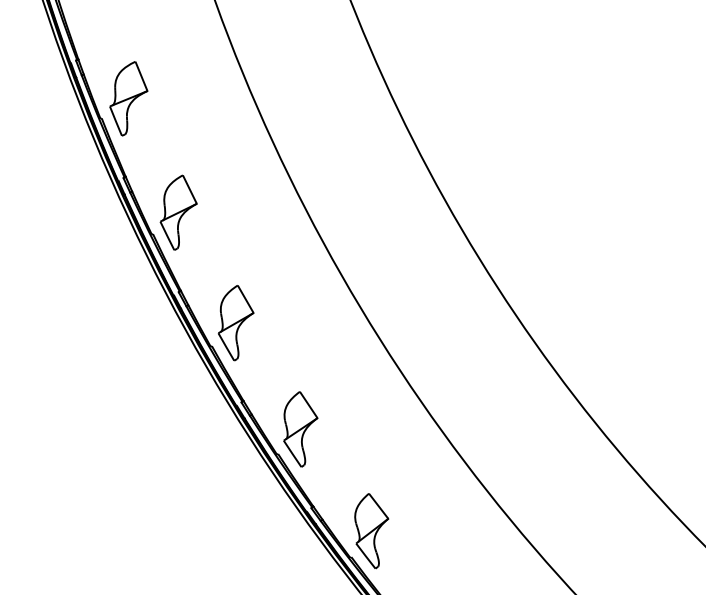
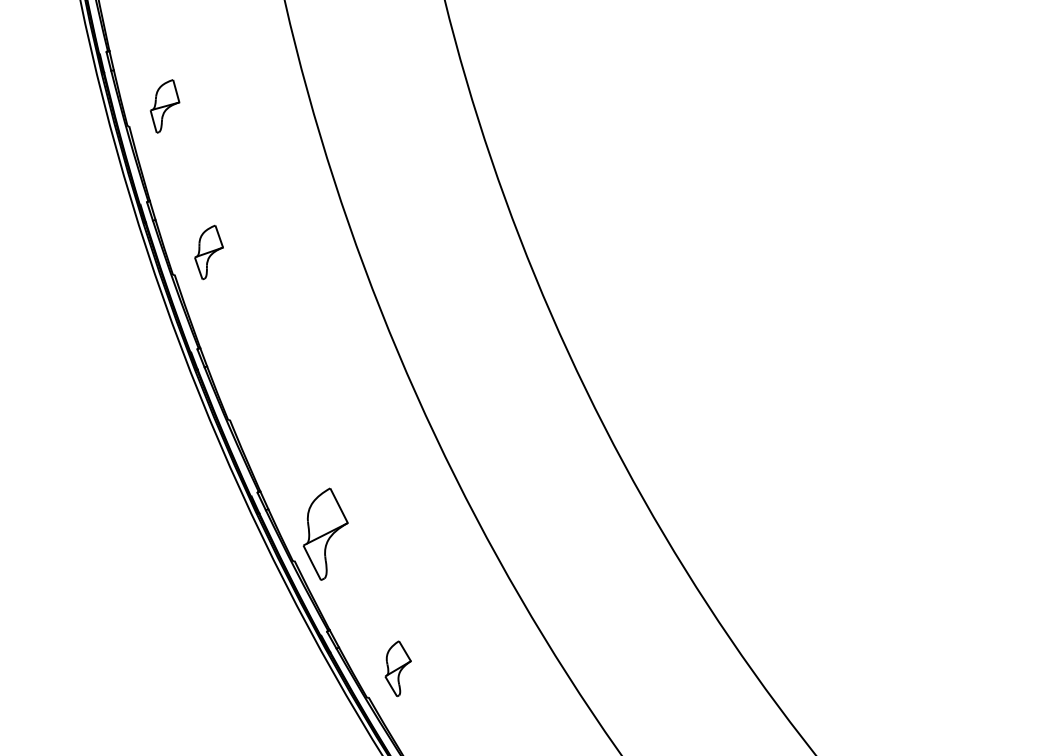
part: (128, 98) -> (164, 106), size x0.6
part: (178, 212) -> (208, 252), size x0.6
part: (235, 323) -> (262, 395), removed
part: (372, 530) -> (398, 668), size x0.6

